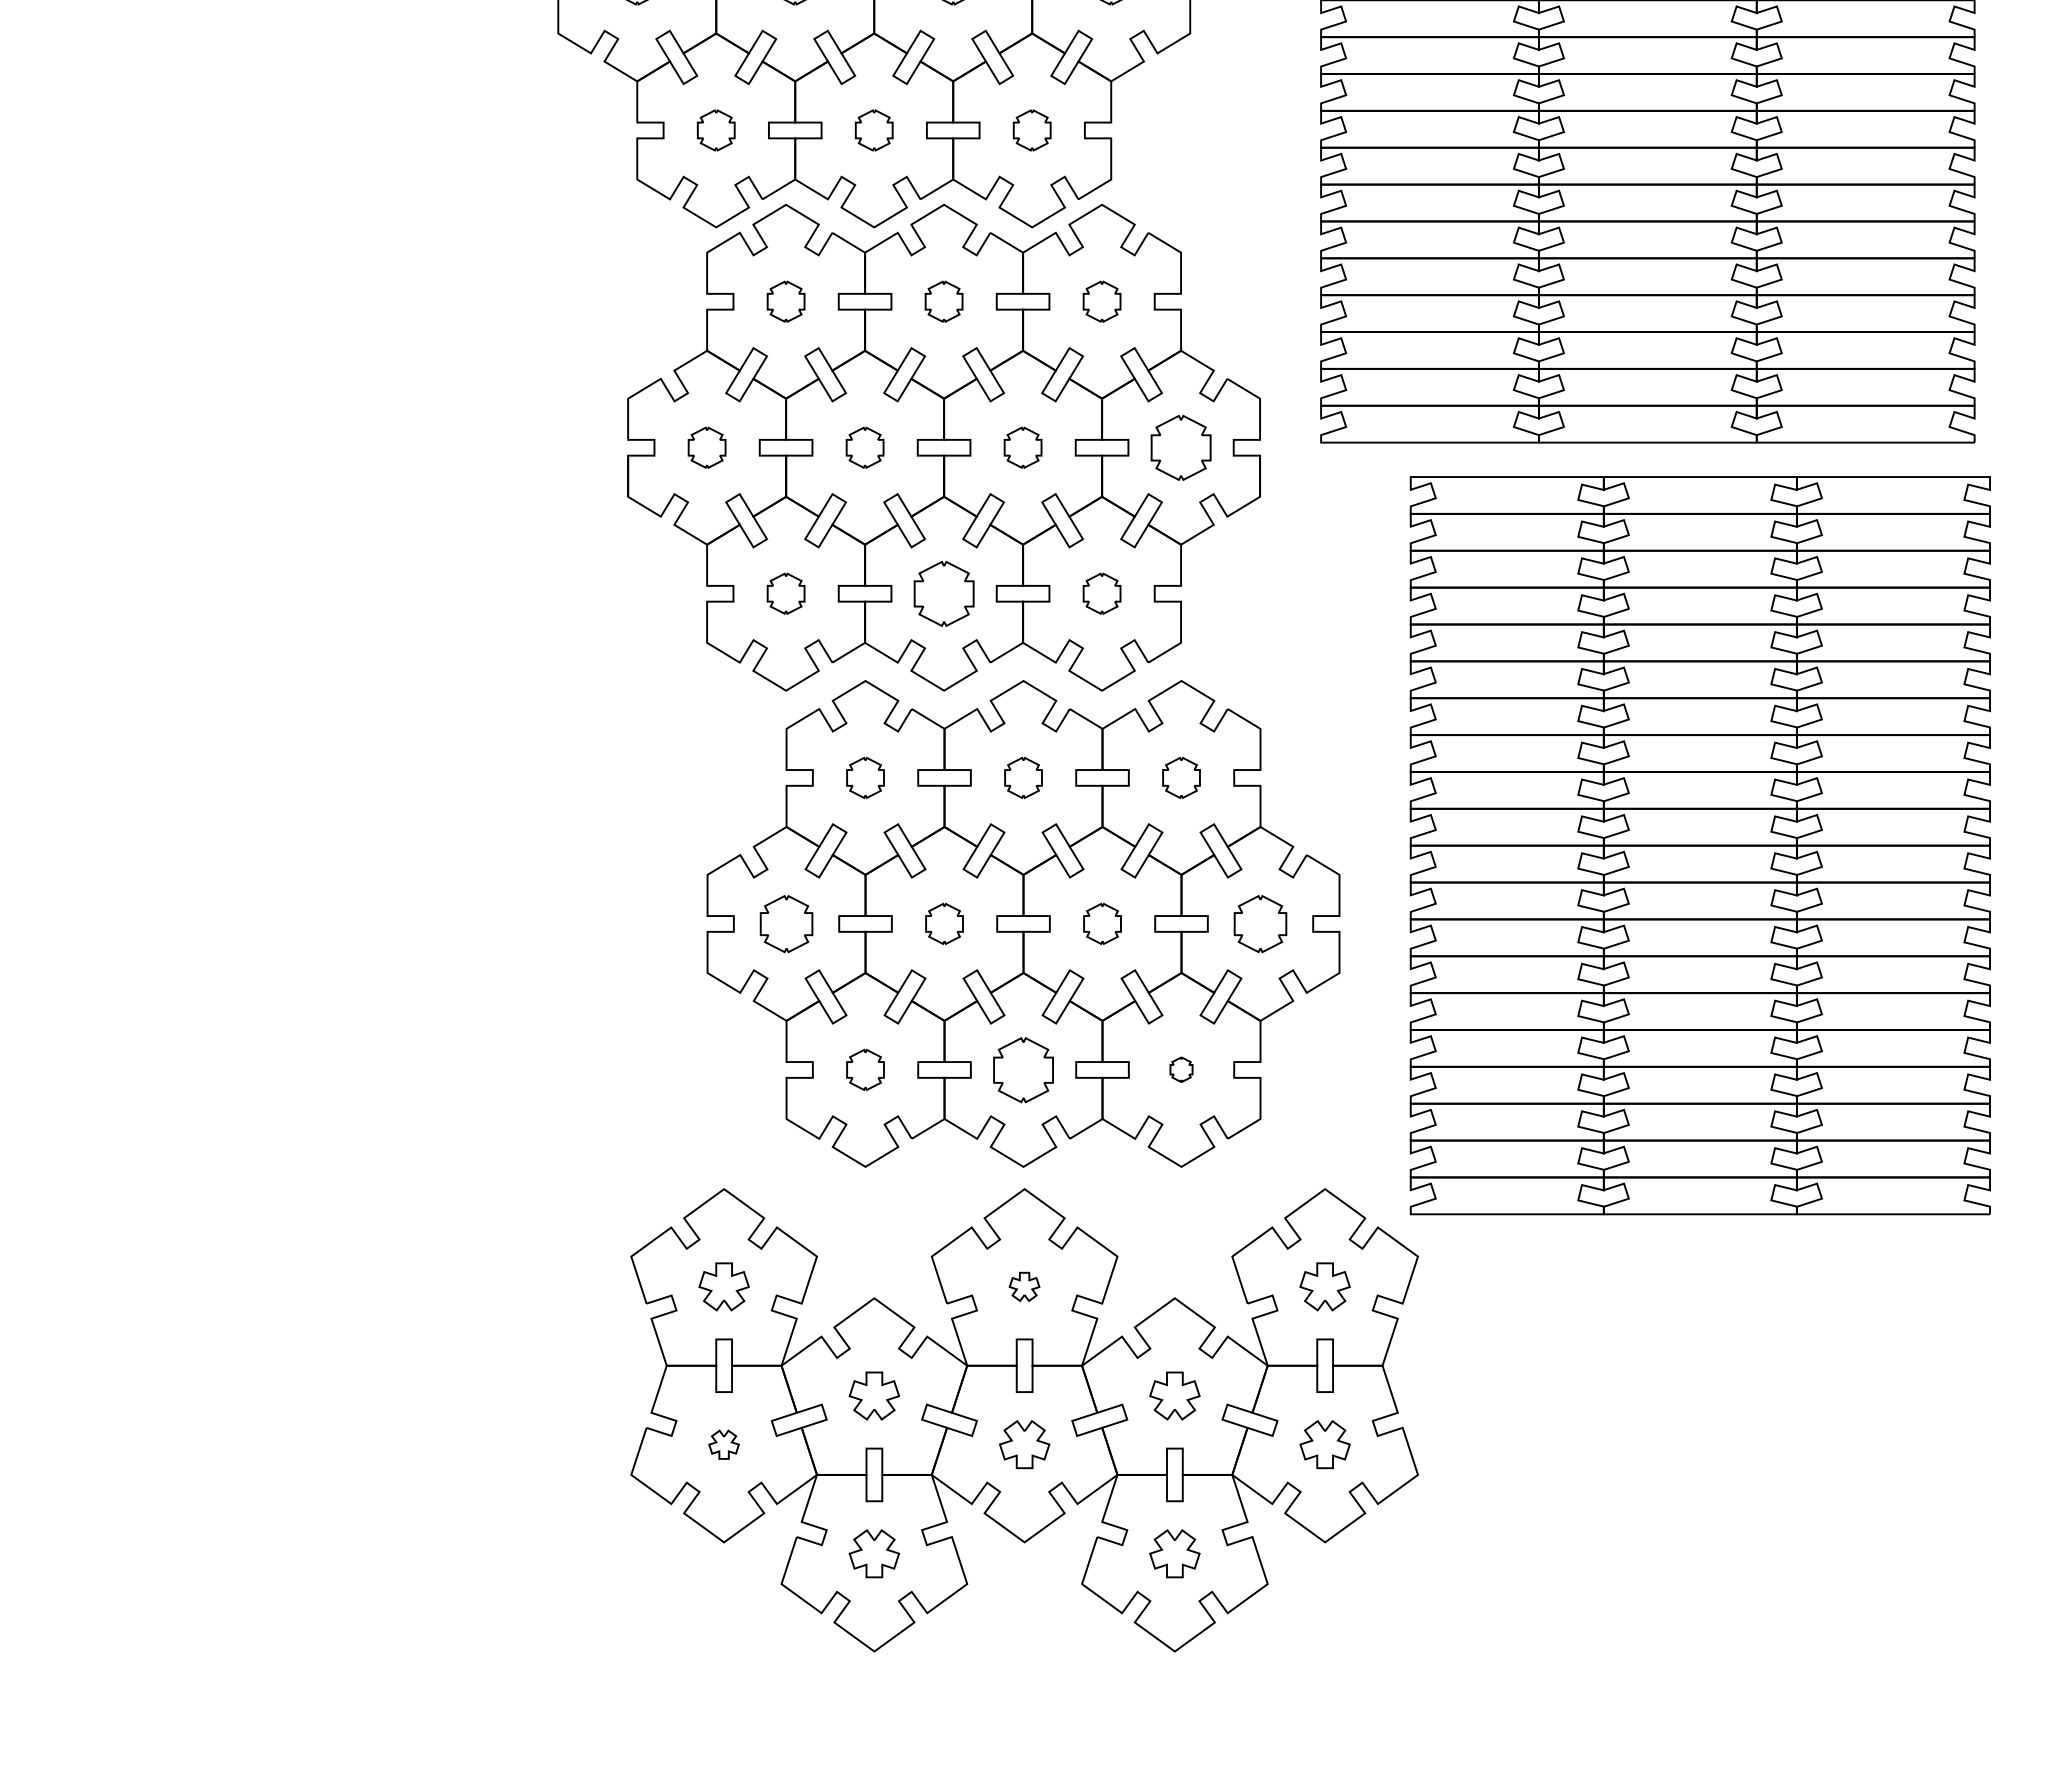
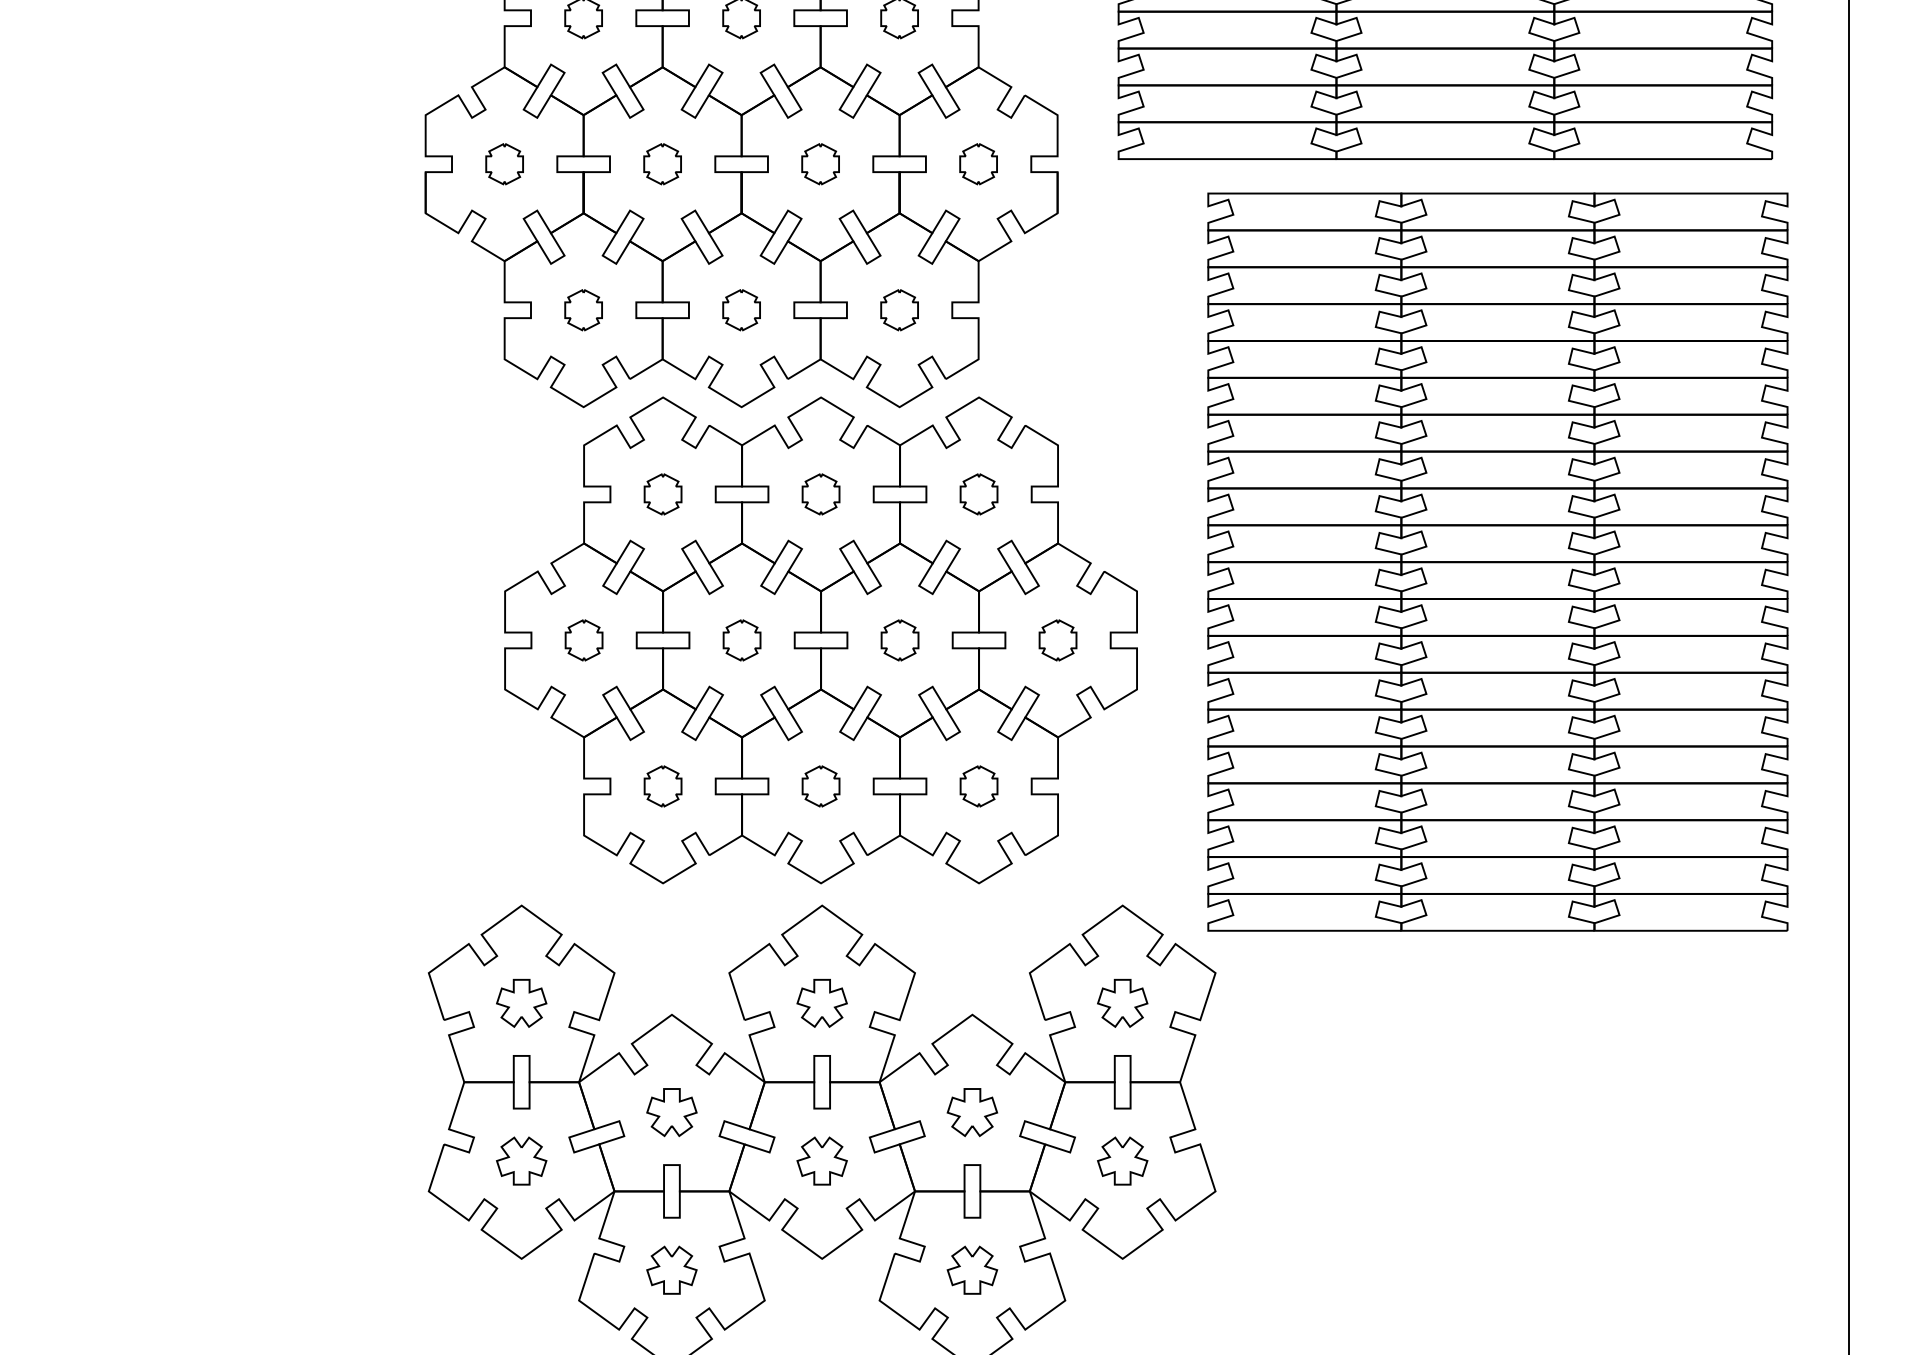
part: (1180, 447) -> (978, 163), size x0.62
part: (943, 593) -> (741, 309), size x0.62
part: (786, 923) -> (584, 639), size x0.71
part: (1260, 923) -> (1058, 639), size x0.71
part: (1023, 1069) -> (821, 785), size x0.62
part: (1181, 1069) -> (979, 785), size x1.67
part: (1024, 1286) -> (822, 1002), size x1.67
part: (723, 1444) -> (521, 1160), size x1.67

